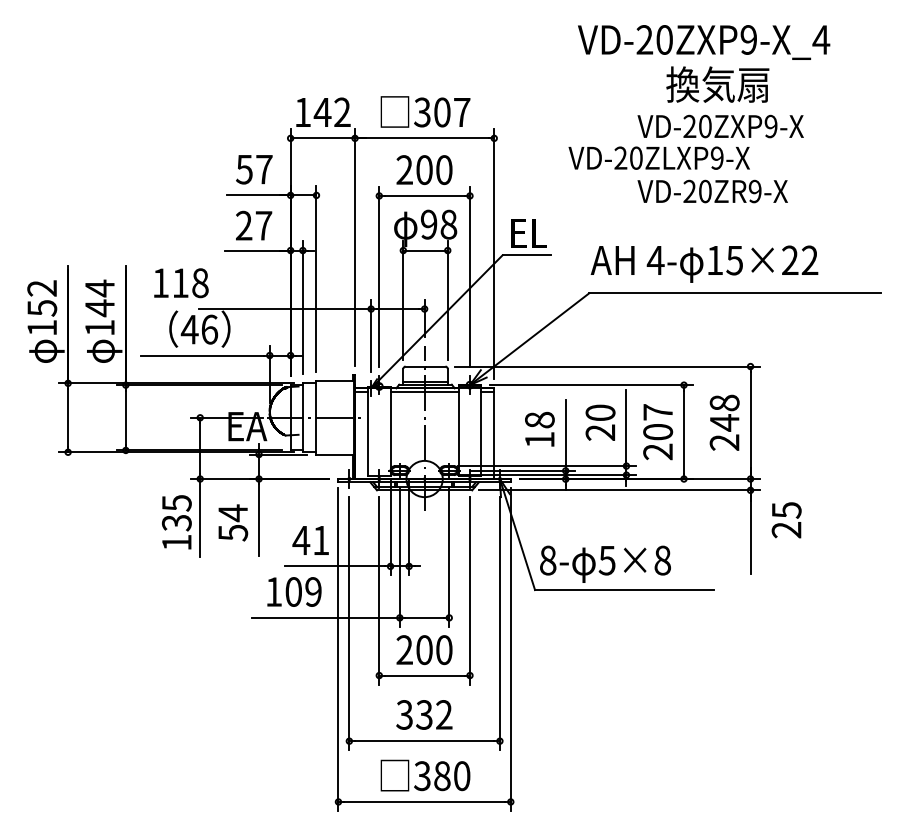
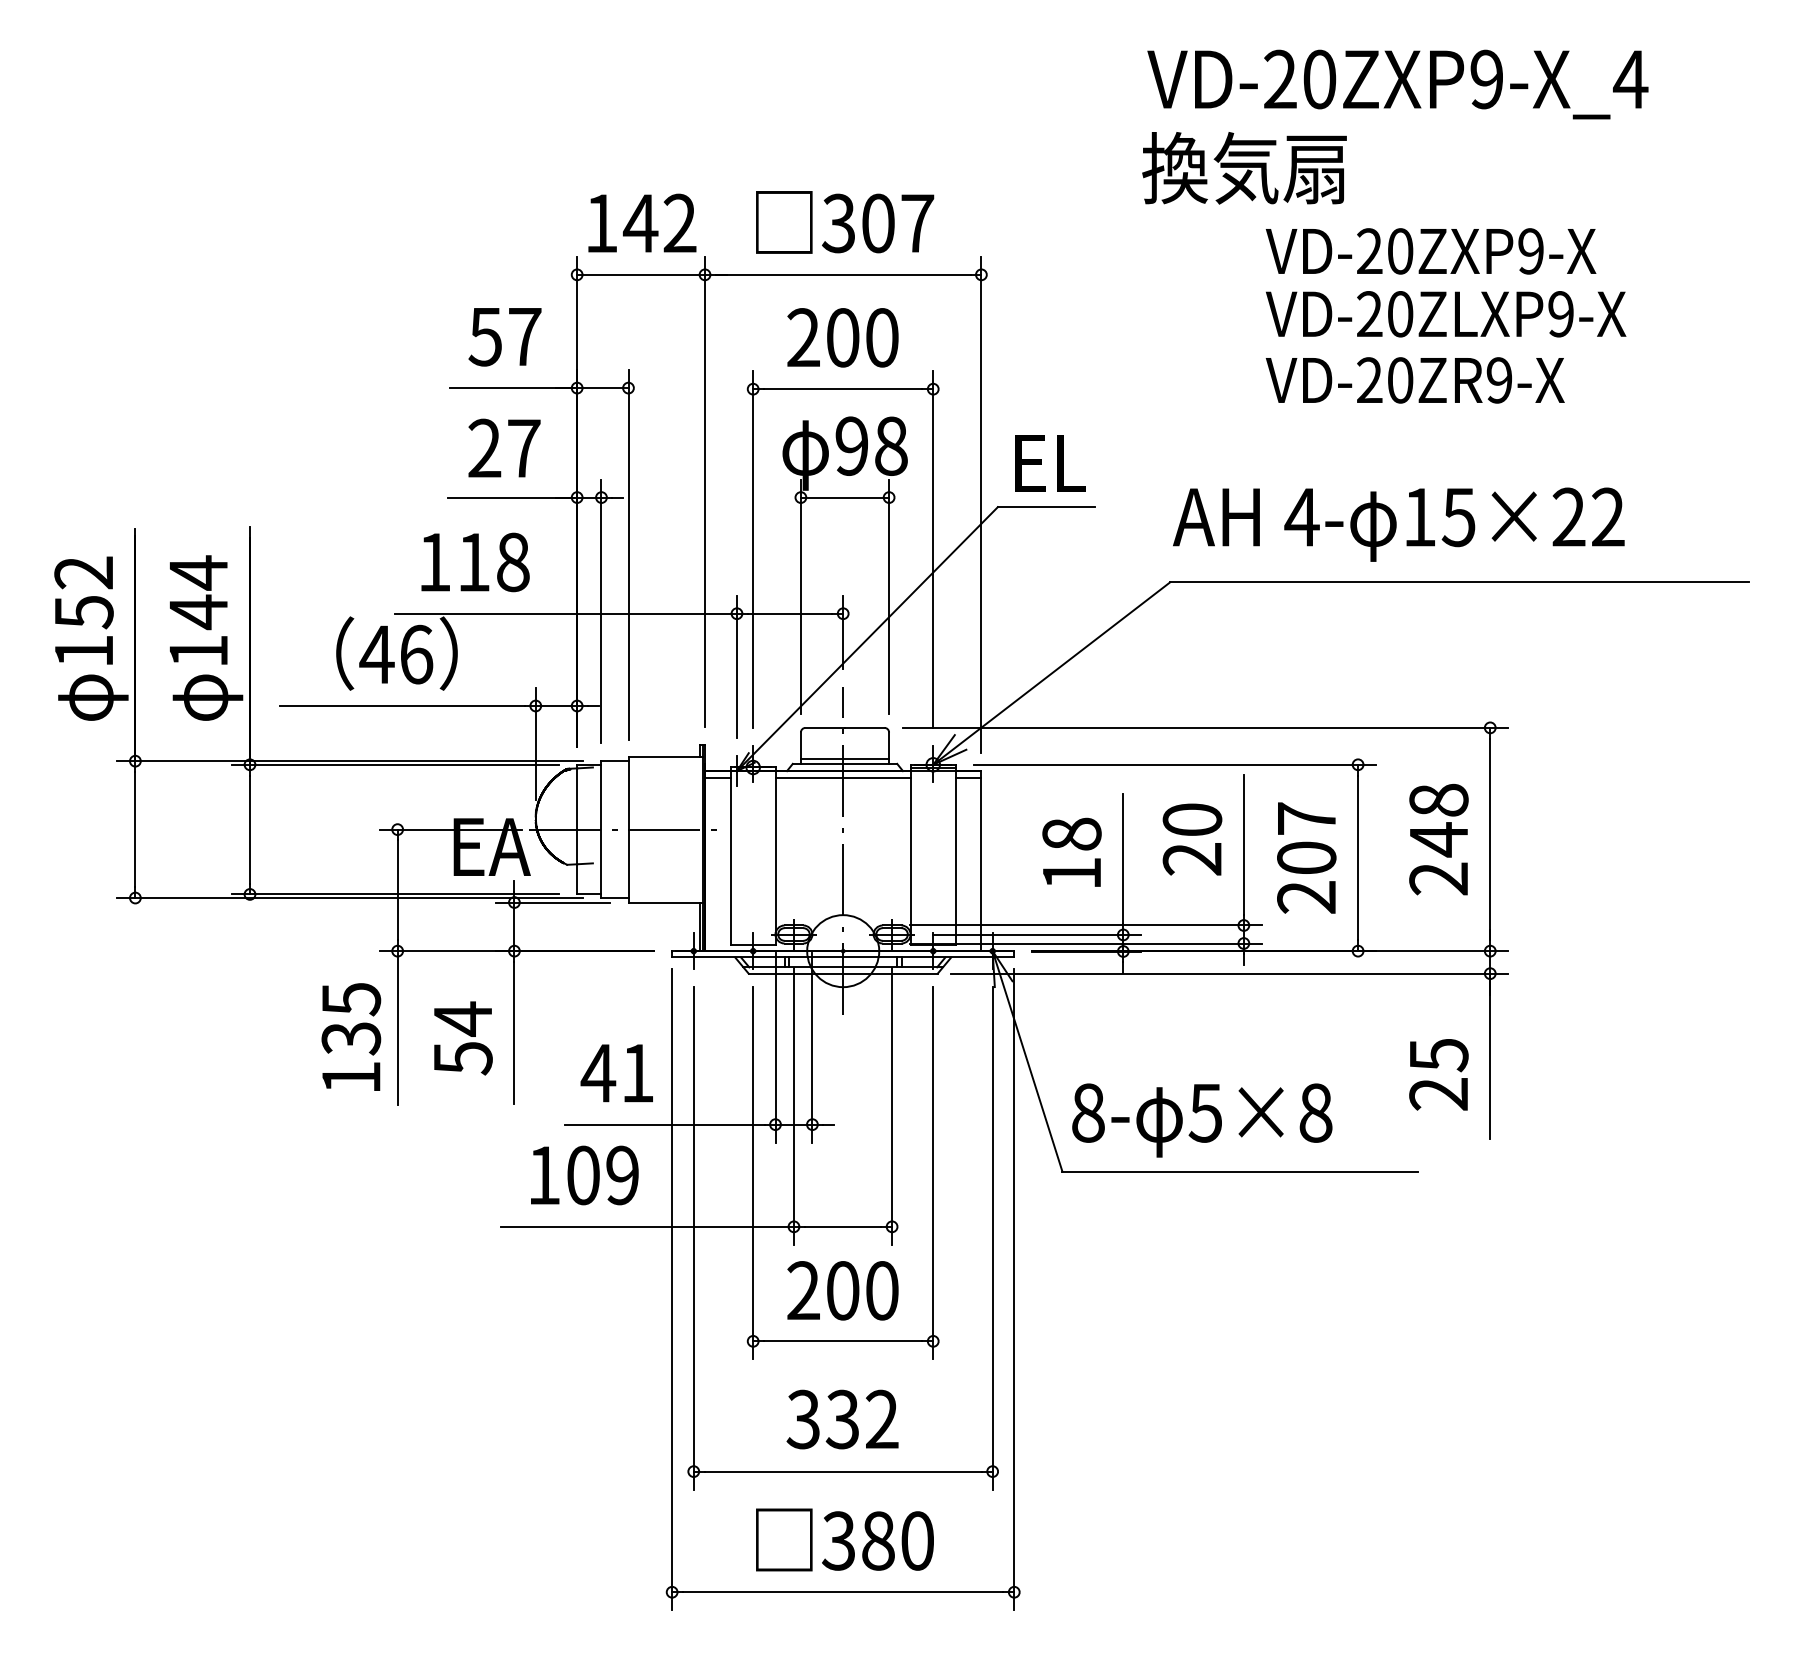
text: (717, 84) -> (1243, 167), moved
text: (658, 157) -> (1444, 312), moved
text: (181, 283) -> (475, 562), moved
text: (786, 520) -> (1438, 1075), moved

